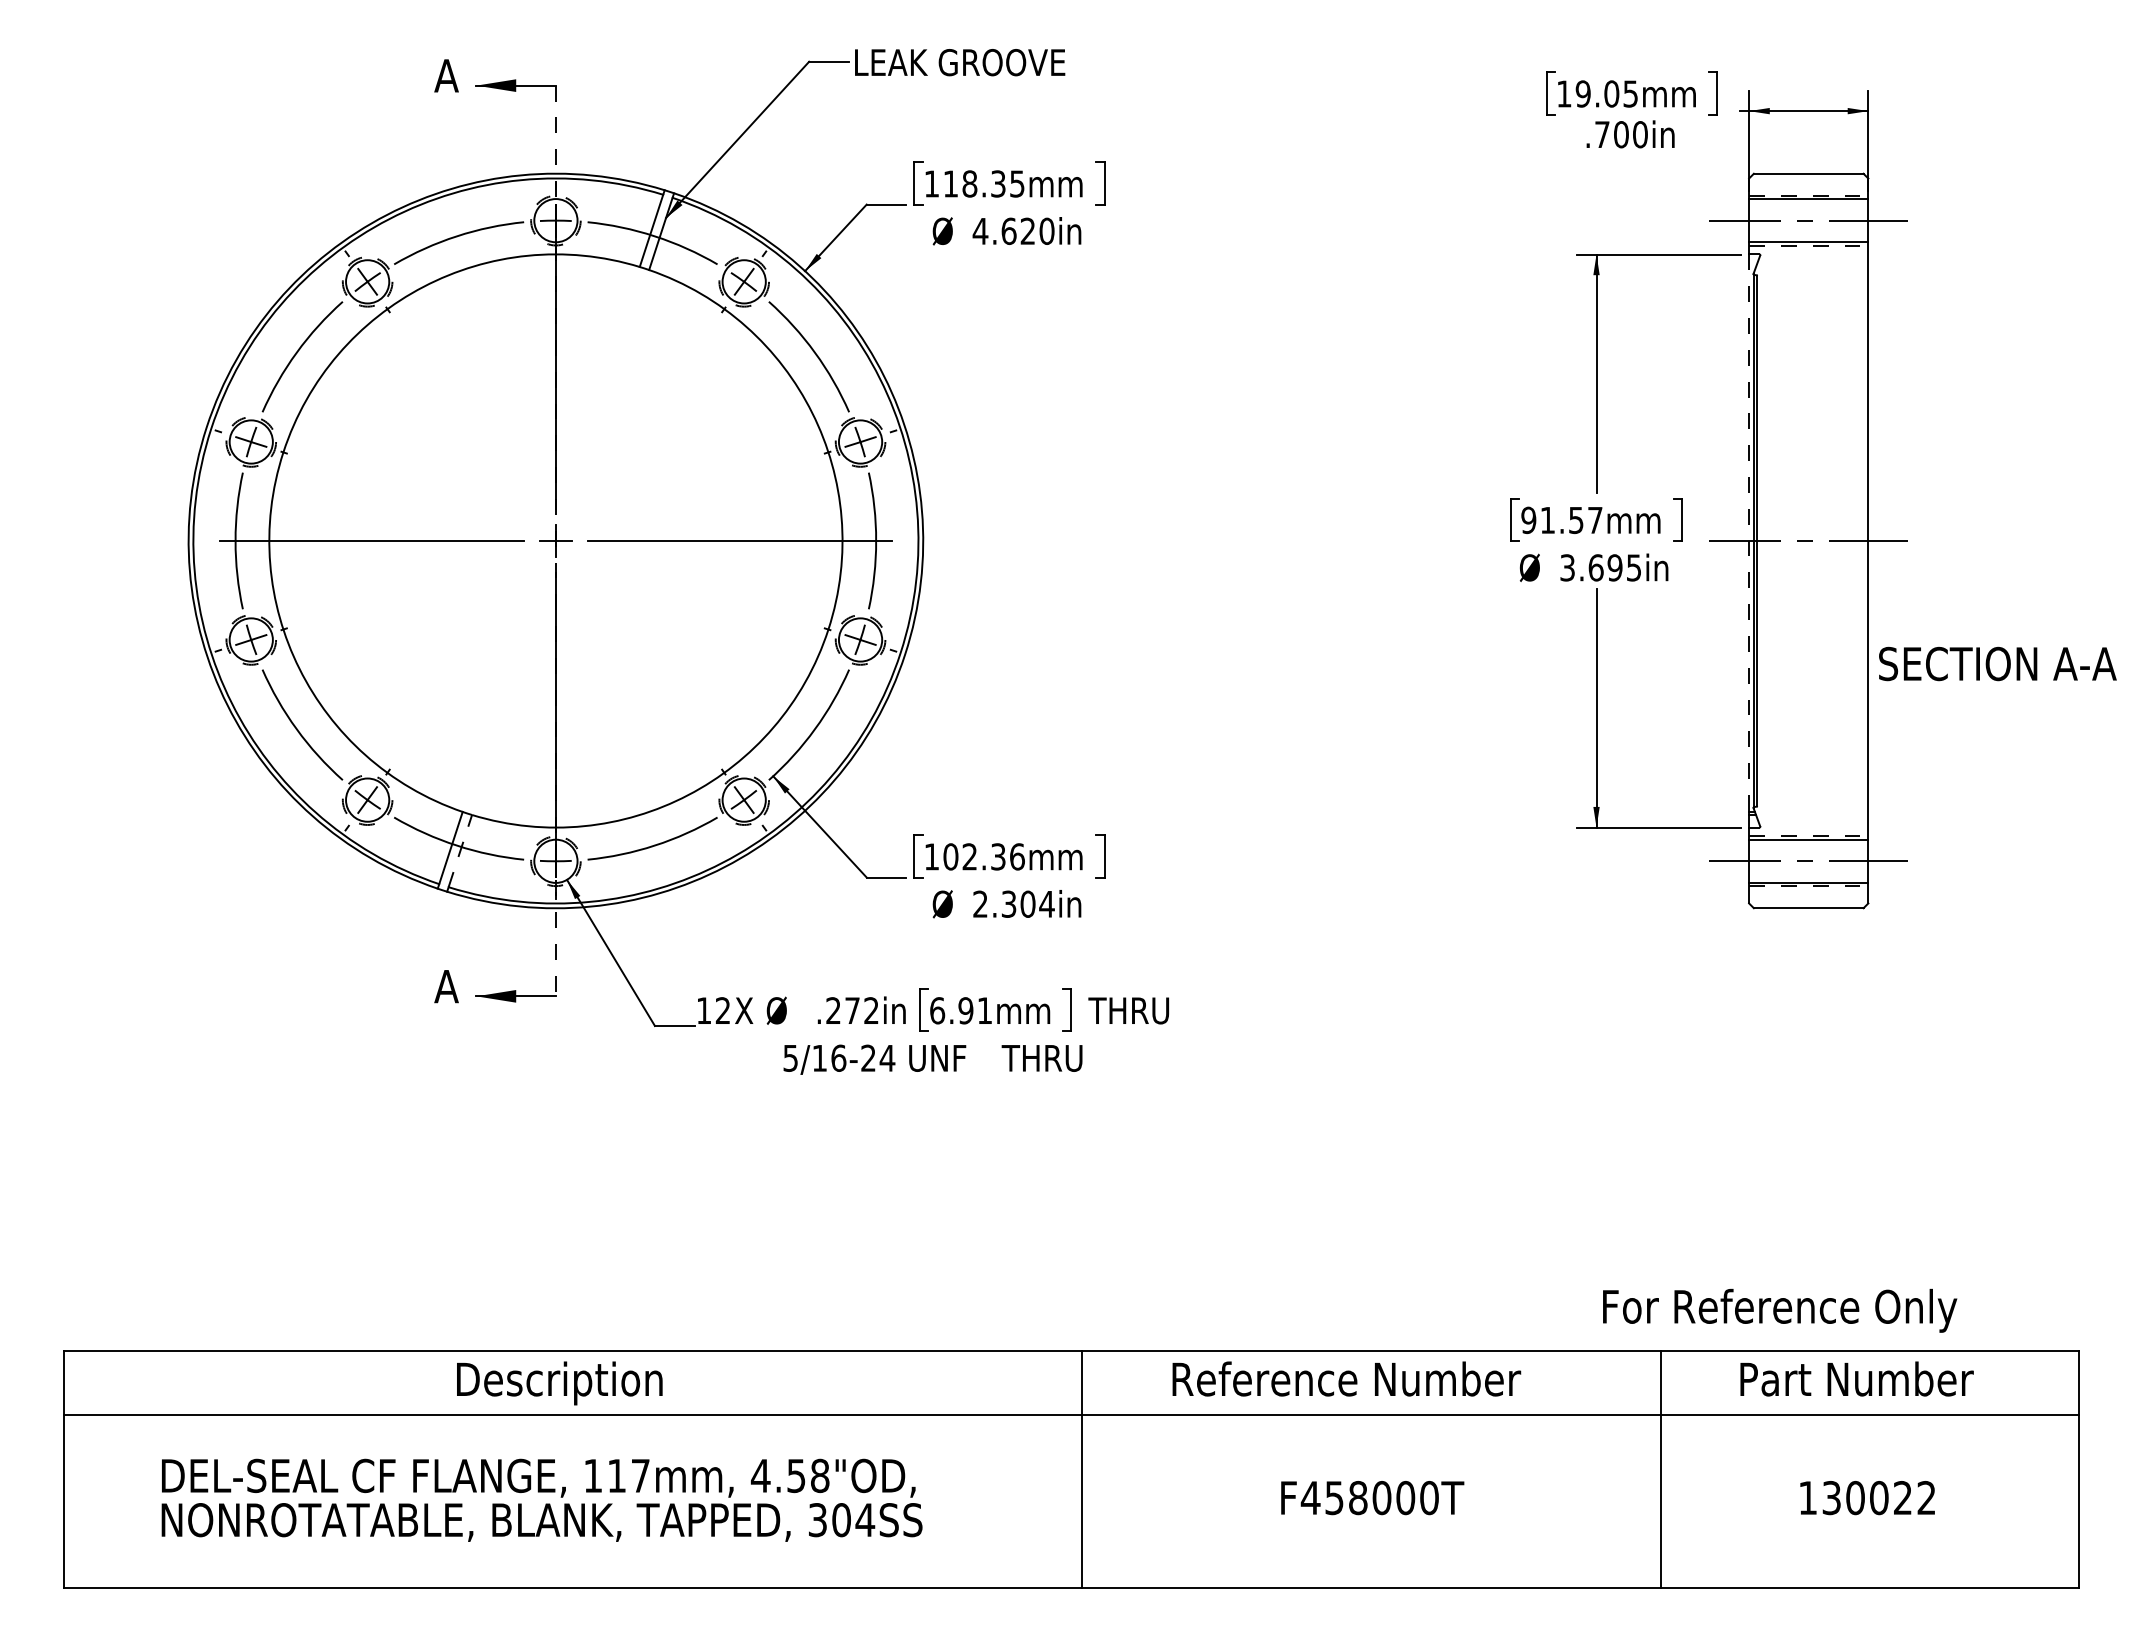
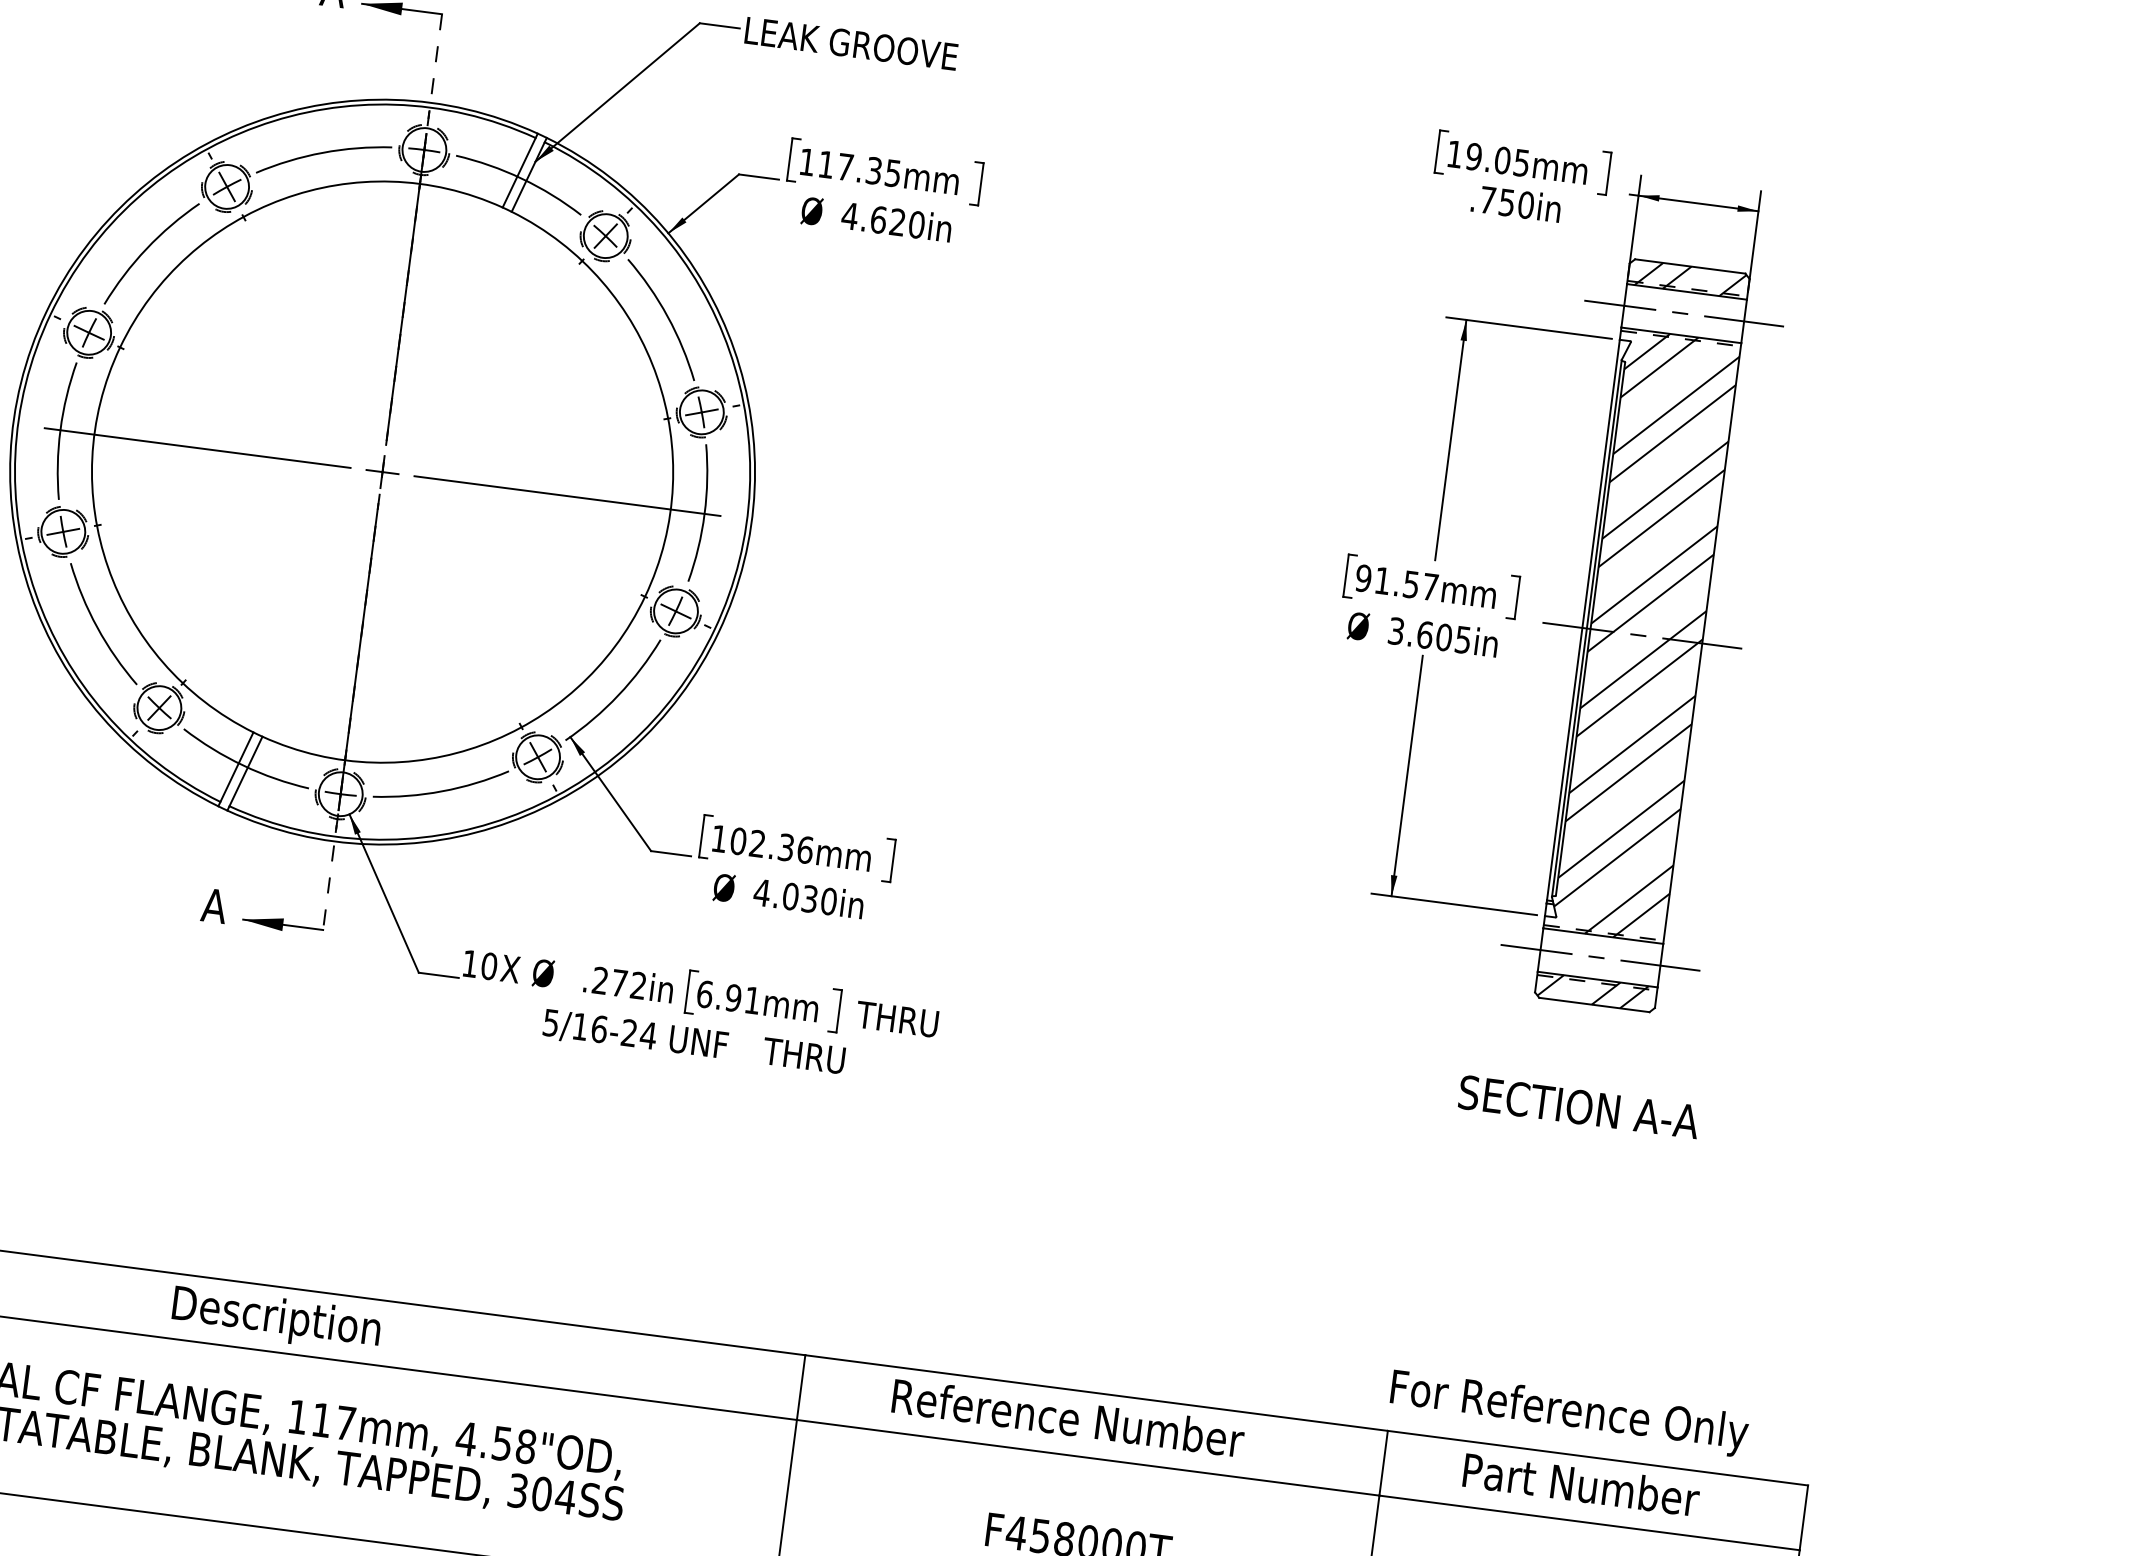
text: (1621, 134) -> (1507, 202), .700in -> .750in
text: (969, 183) -> (845, 166), 118.35mm -> 117.35mm
hatch: (1810, 186) -> (1690, 279), added
line: (1749, 533) -> (1583, 620), dashed -> solid
hatch: (1812, 540) -> (1646, 635), added
text: (1614, 567) -> (1443, 637), 3.695in -> 3.605in
text: (1997, 663) -> (1578, 1106), moved
line: (460, 851) -> (246, 771), dashed -> solid
hatch: (1805, 895) -> (1592, 991), added
text: (1013, 903) -> (795, 896), 2.304in -> 4.030in
text: (722, 1010) -> (488, 965), 12 -> 10
text: (1780, 1310) -> (1569, 1413), moved

